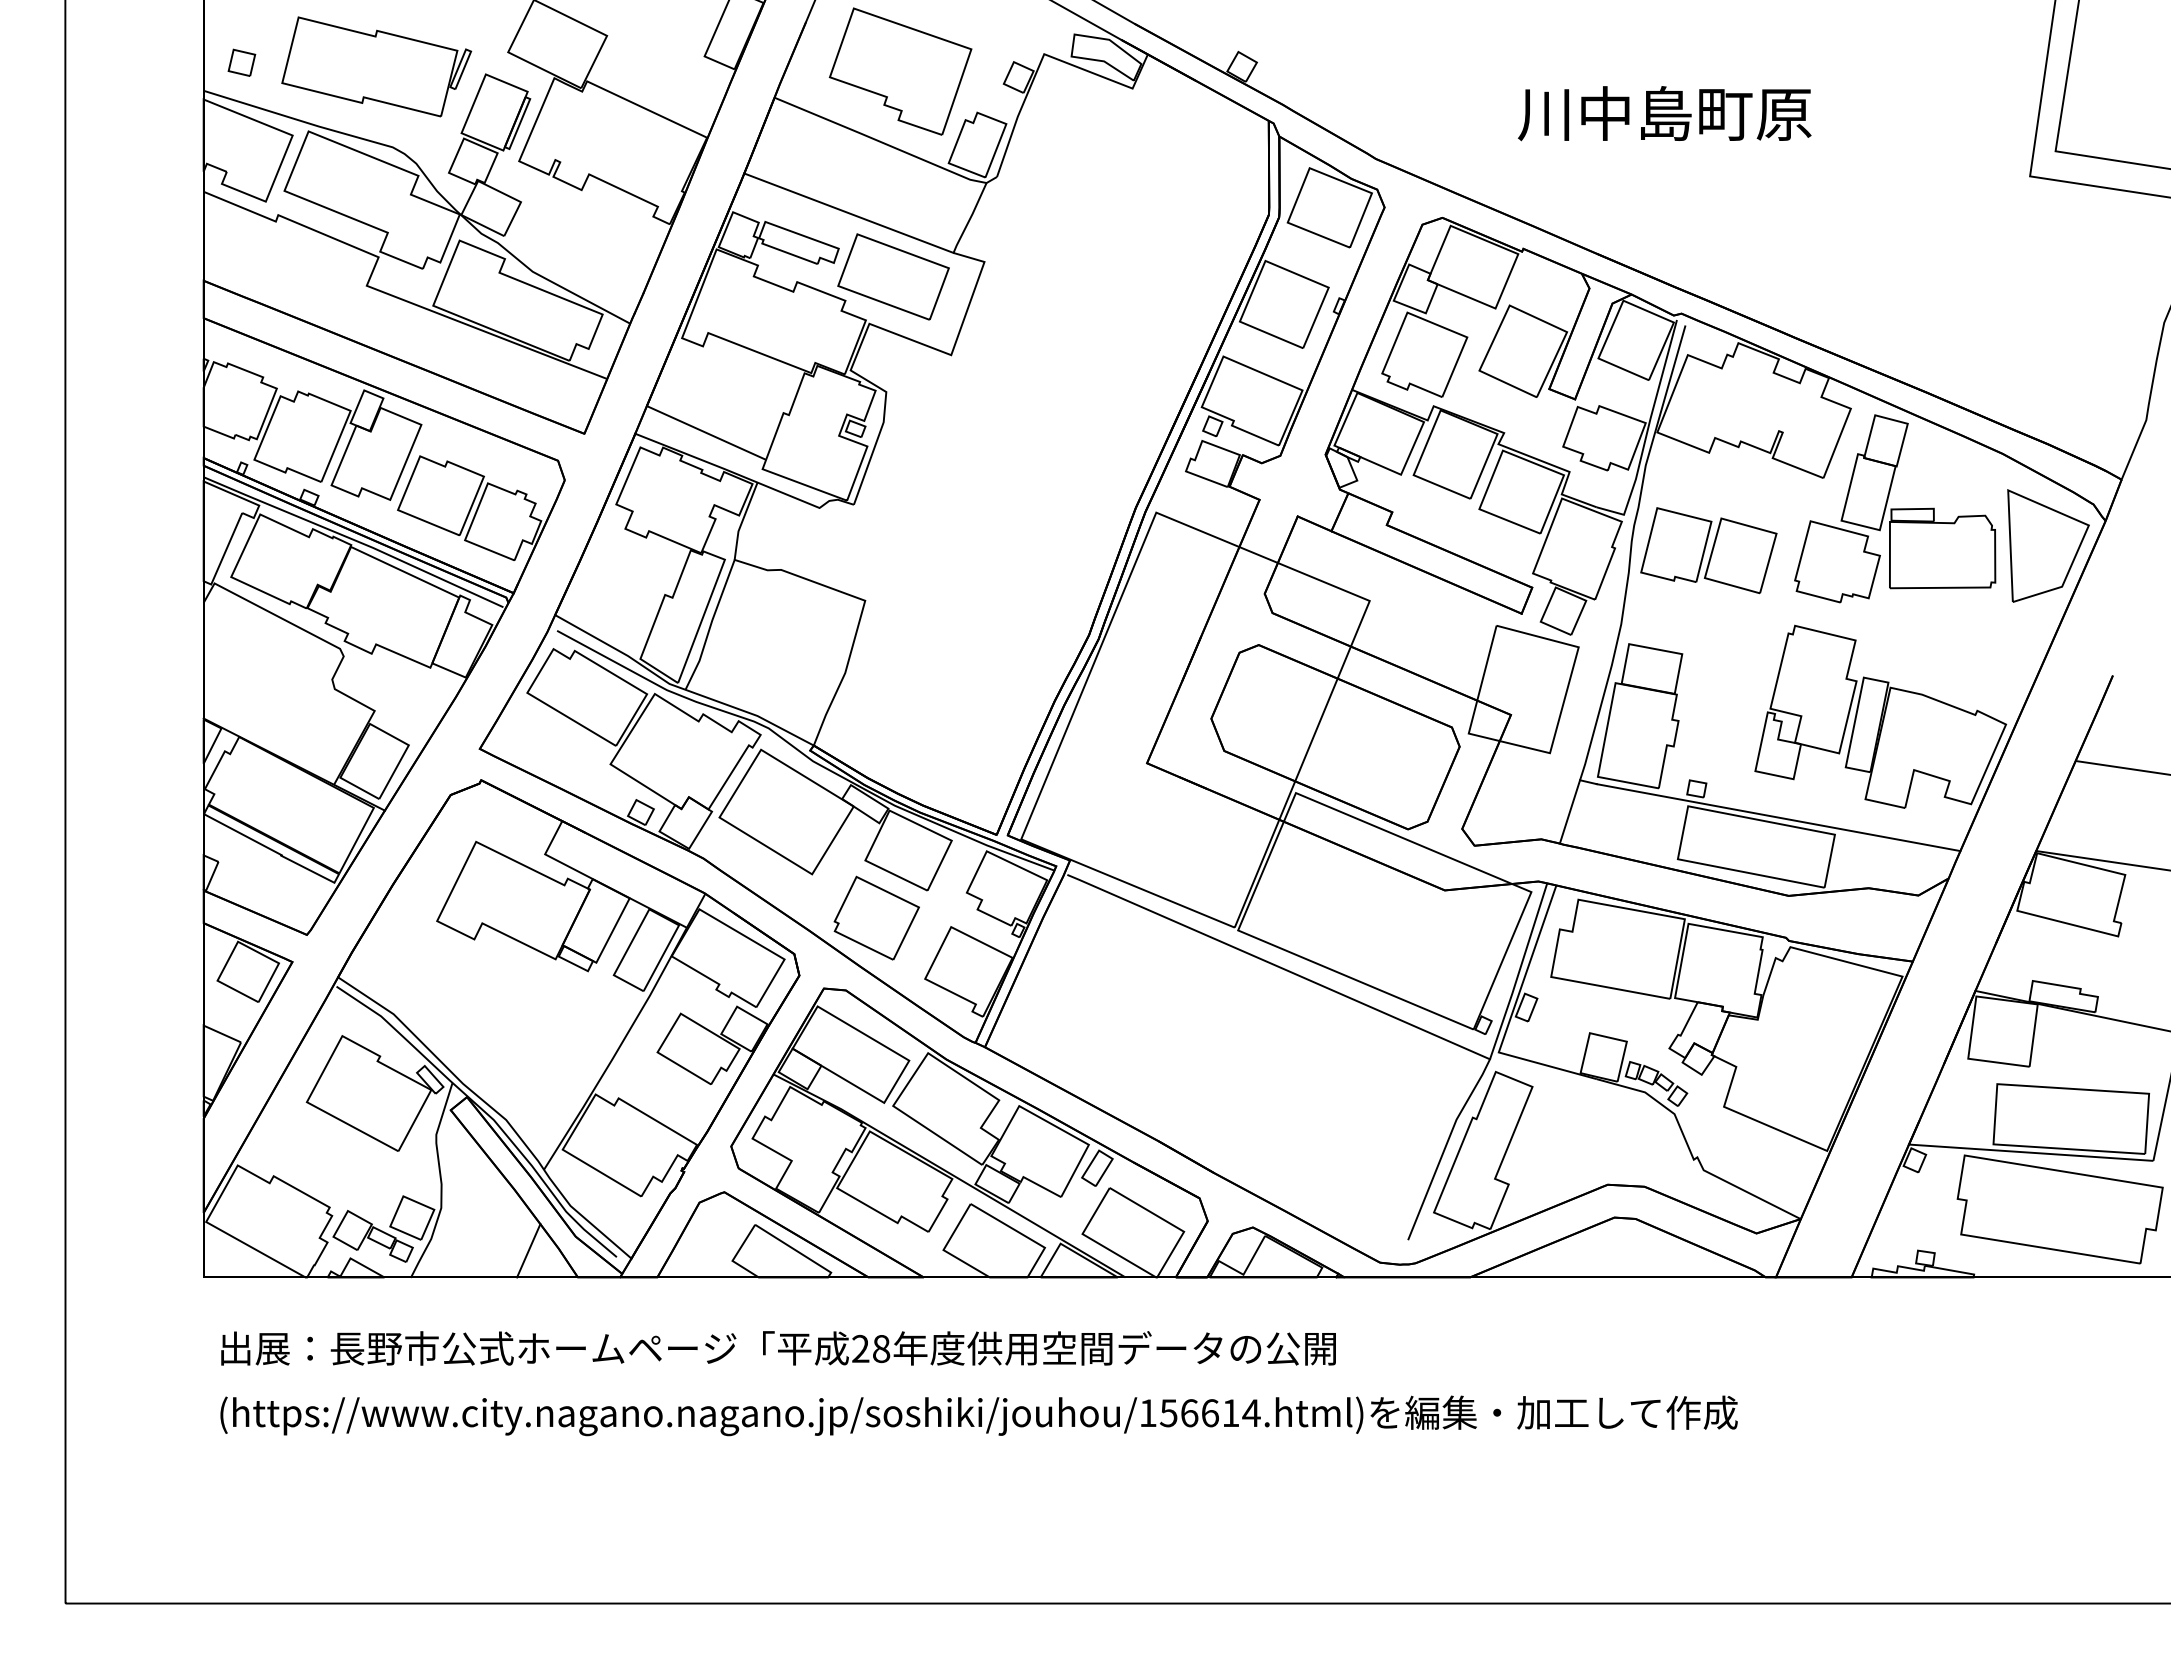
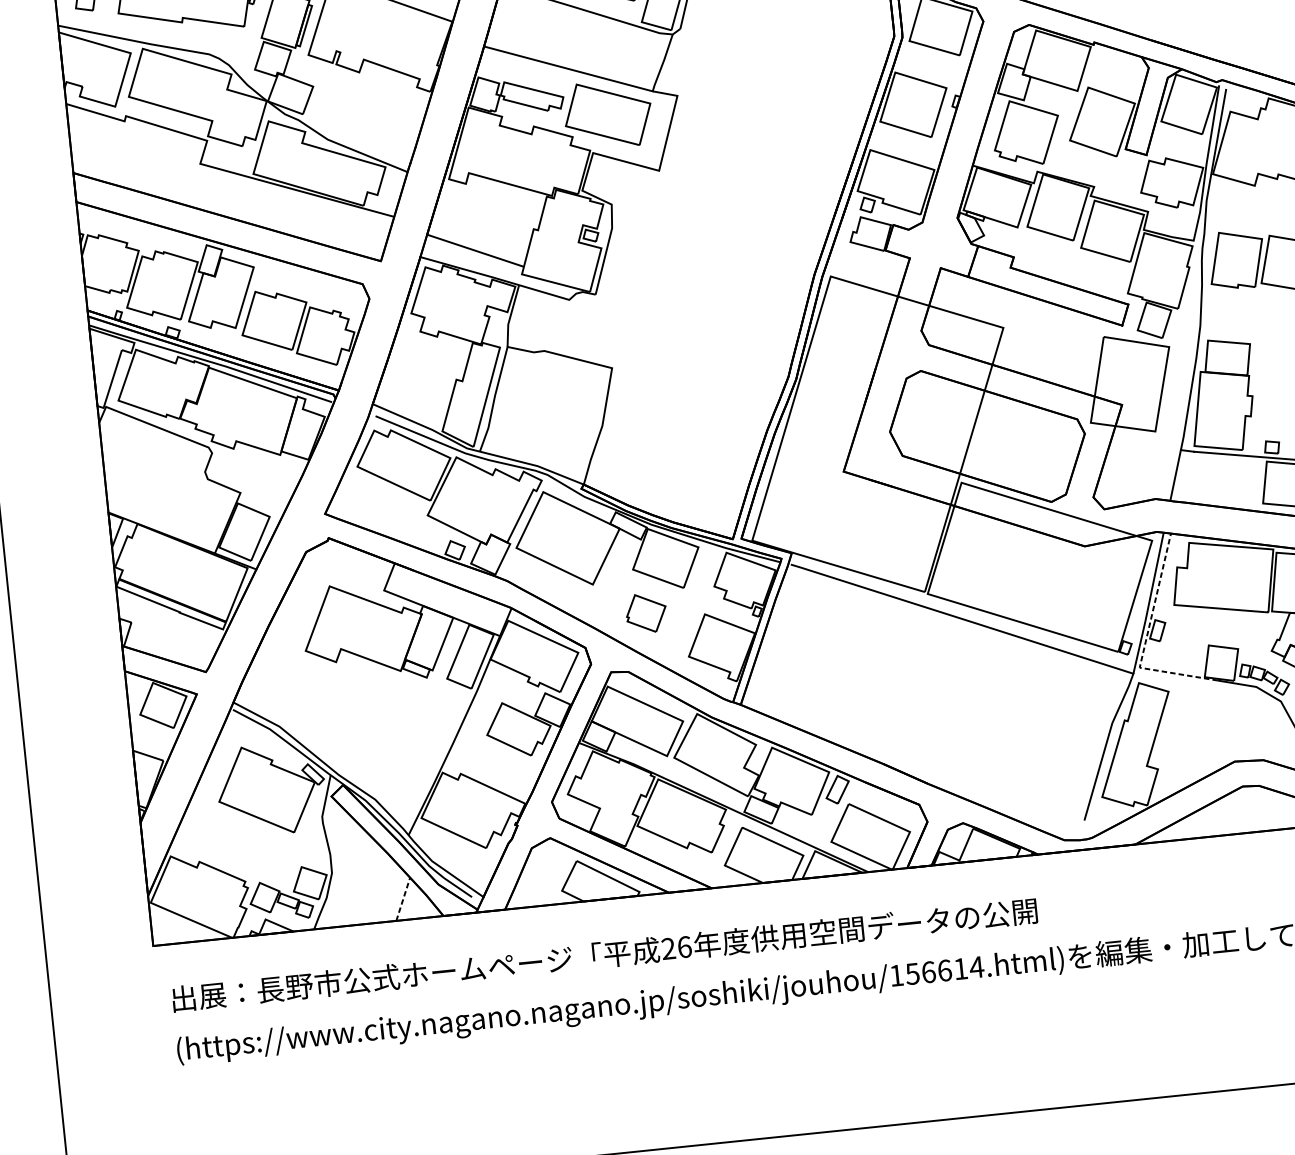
part: (876, 917) -> (646, 612), size x0.6
line: (1510, 1017) -> (1145, 639), solid -> dashed
line: (528, 1250) -> (403, 899), solid -> dashed
text: (881, 1348) -> (684, 946), 28 -> 26

